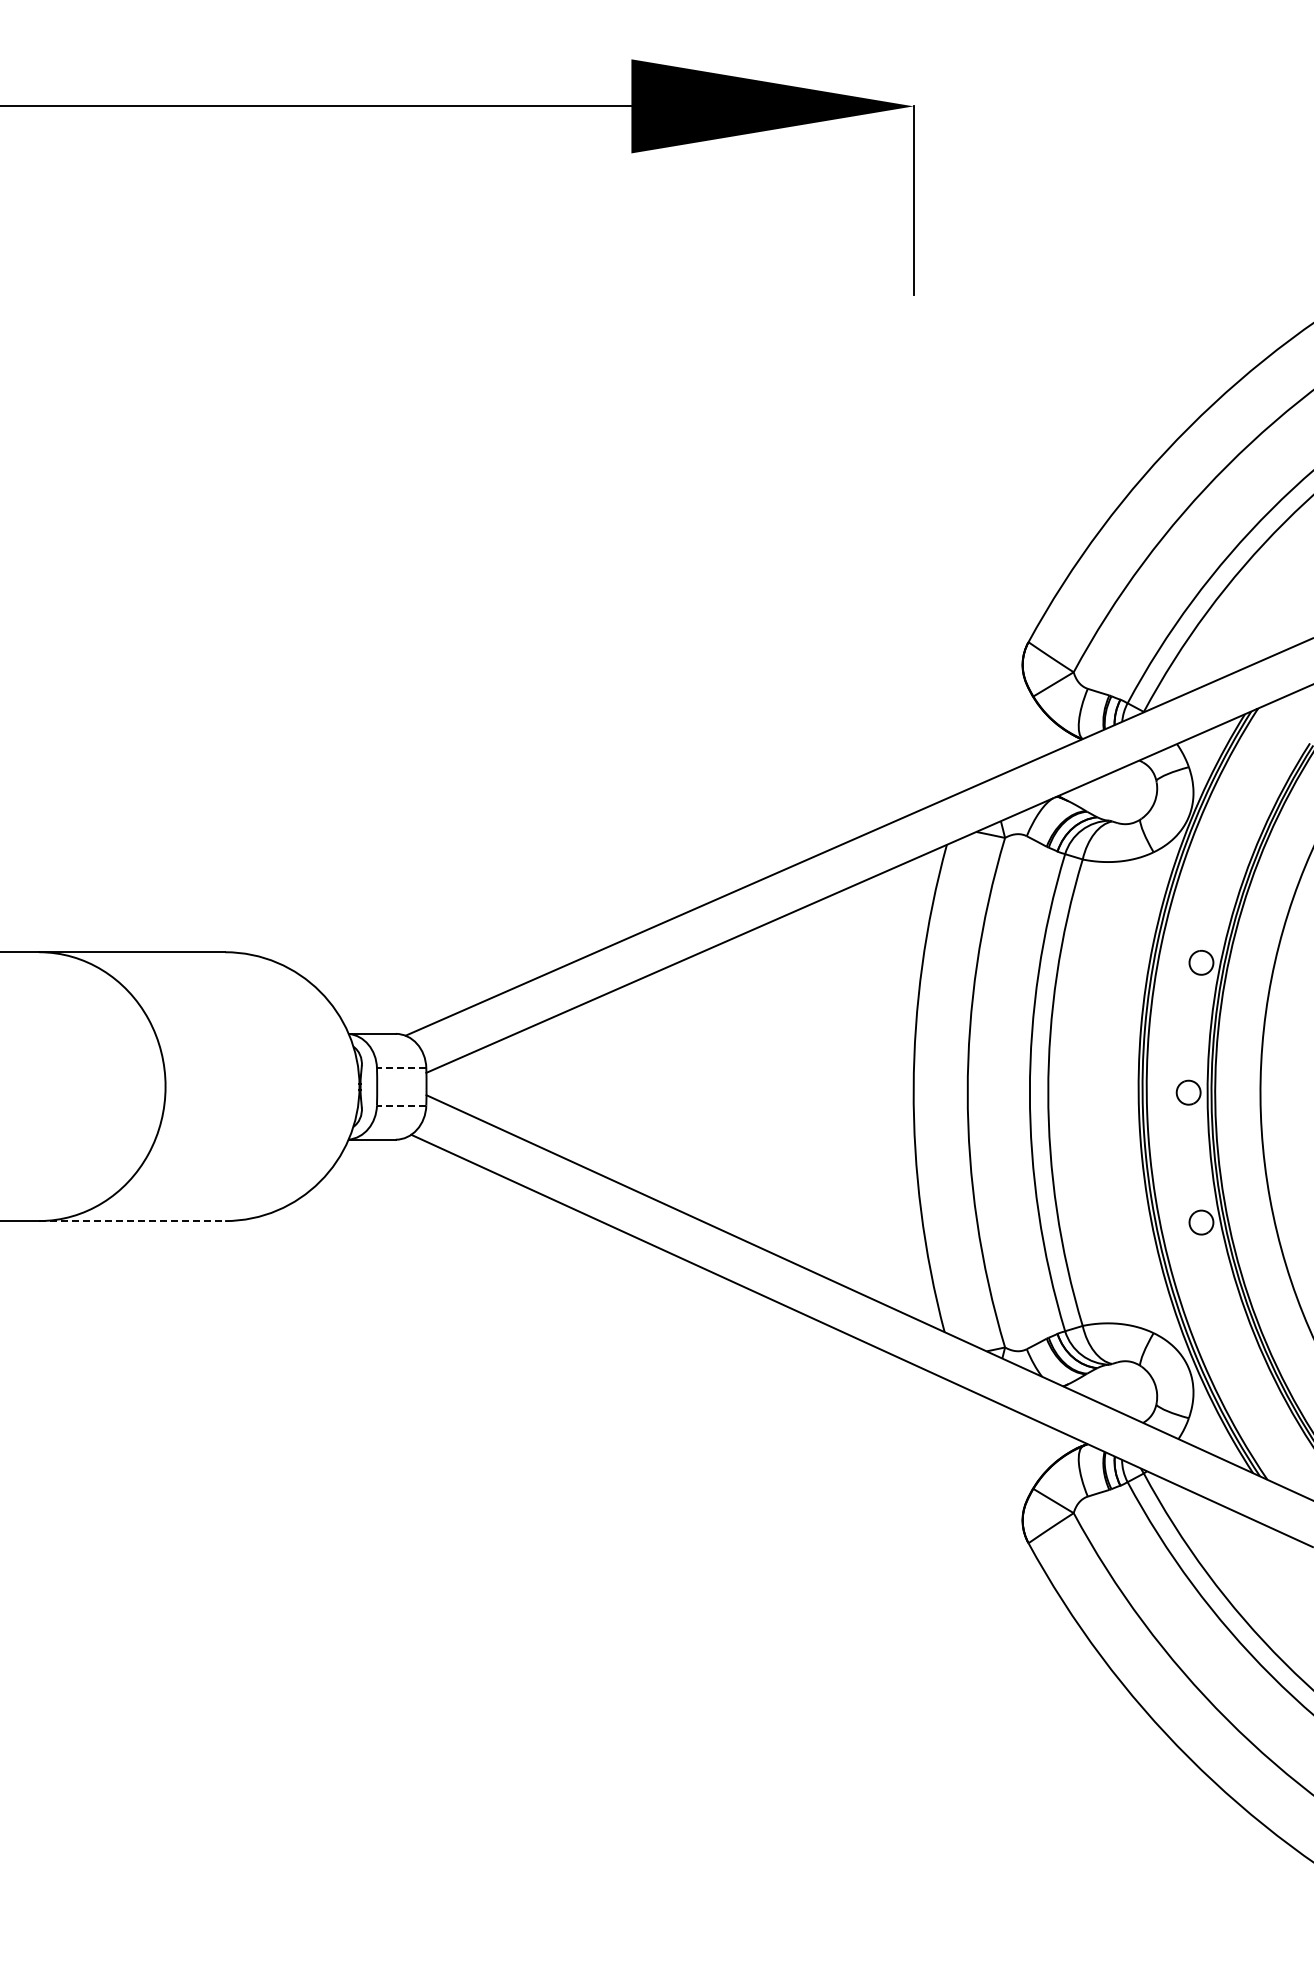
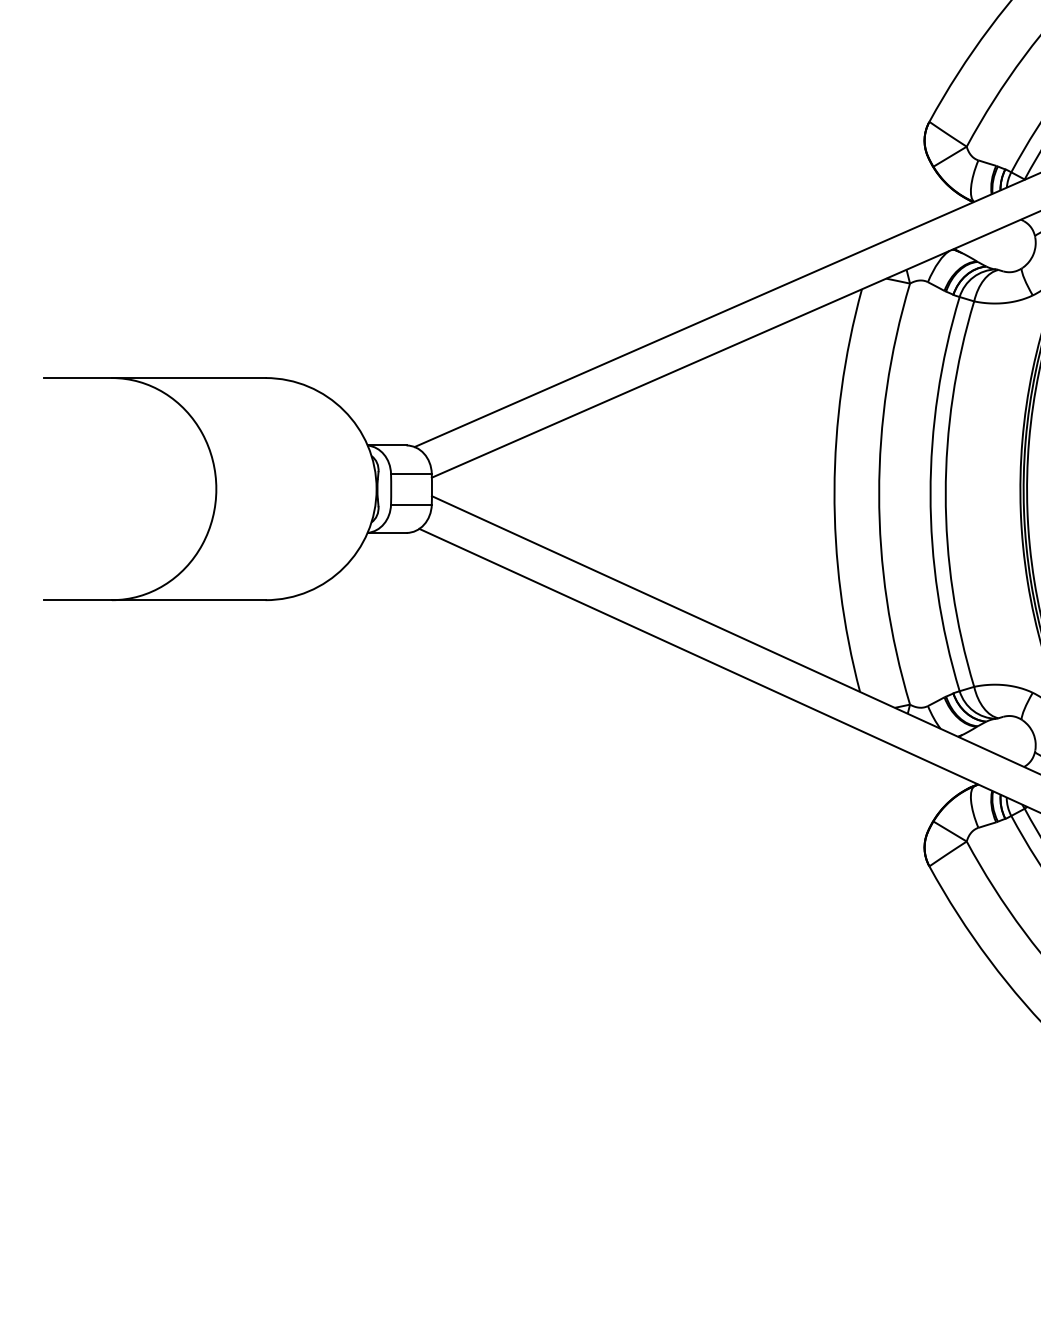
line: (401, 1068) -> (411, 474), dashed -> solid
line: (401, 1105) -> (411, 504), dashed -> solid
line: (132, 1221) -> (189, 600), dashed -> solid

